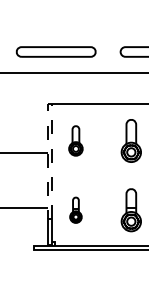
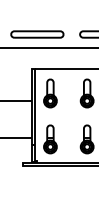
line: (48, 103) -> (32, 68), dashed -> solid
part: (76, 140) -> (50, 93), size x1.43
part: (76, 210) -> (50, 139), size x1.67

